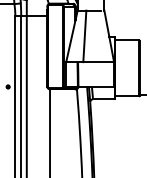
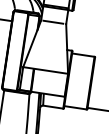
line: (84, 36) -> (43, 45), removed

